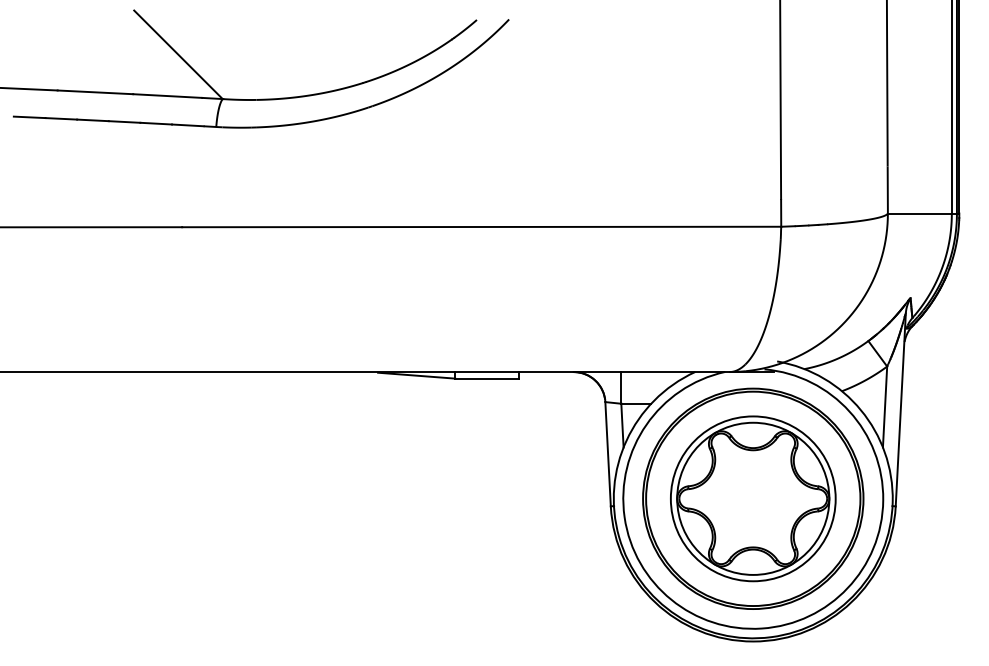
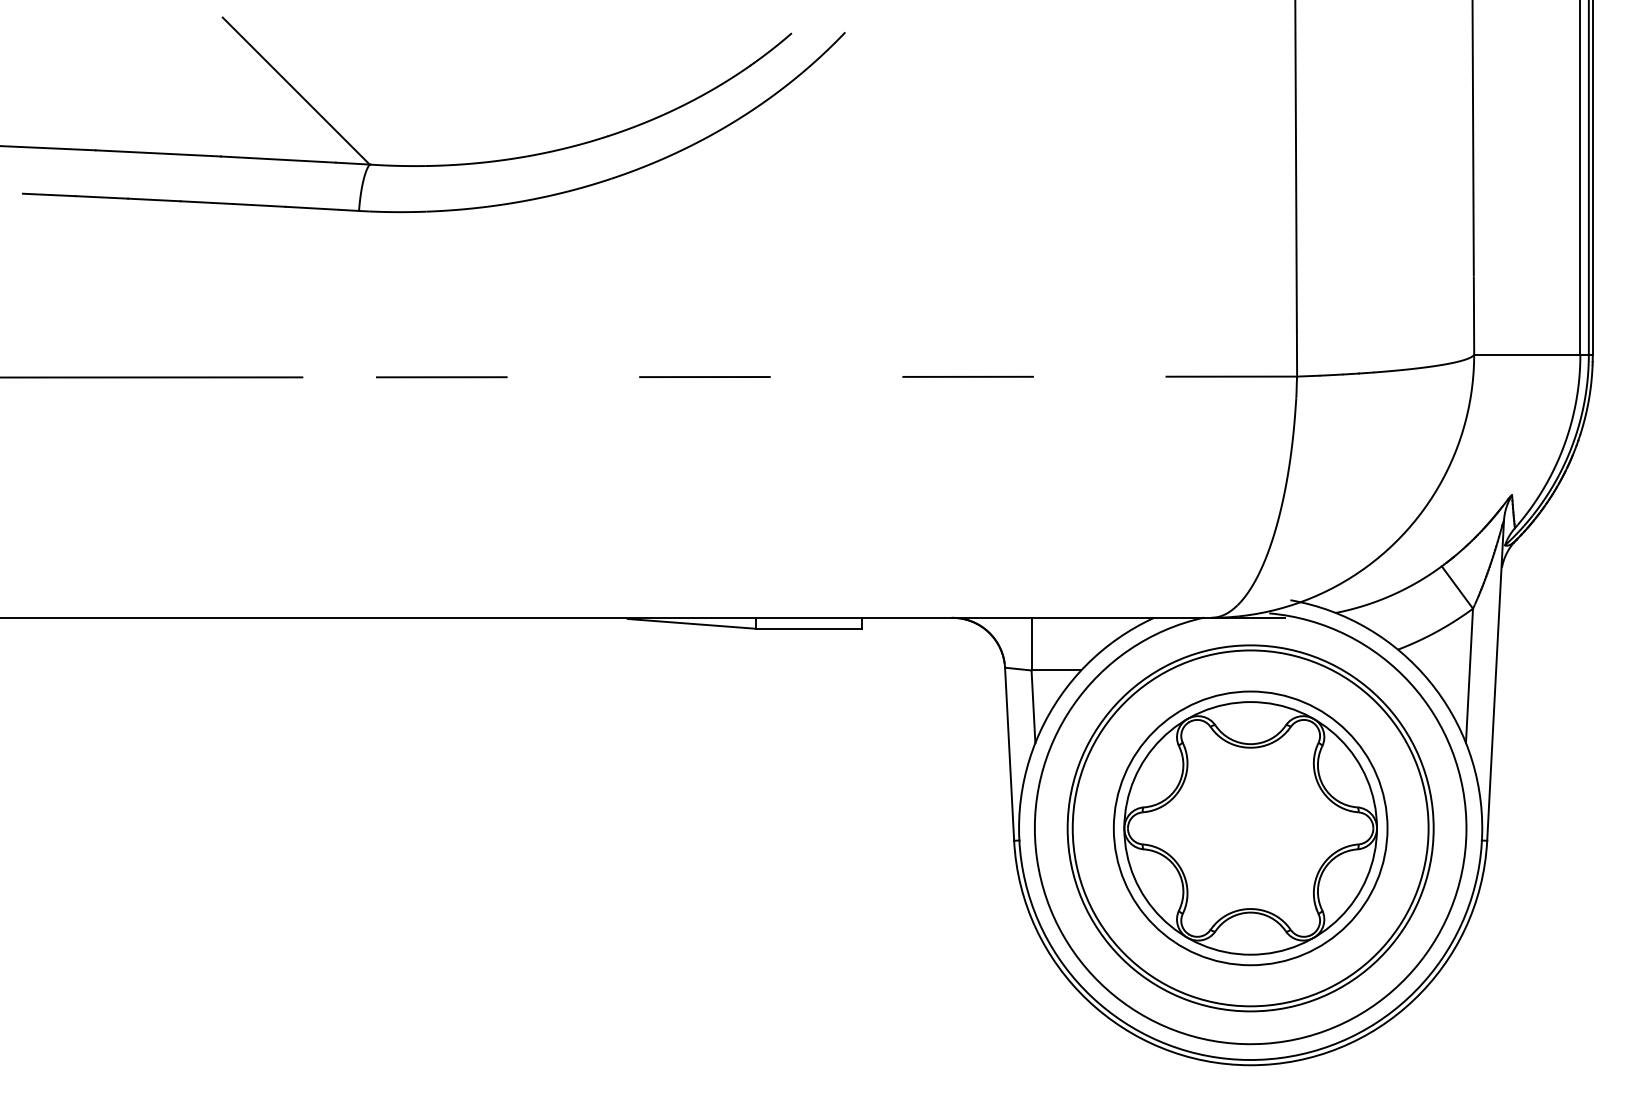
line: (481, 227) -> (799, 377), solid -> dashed

